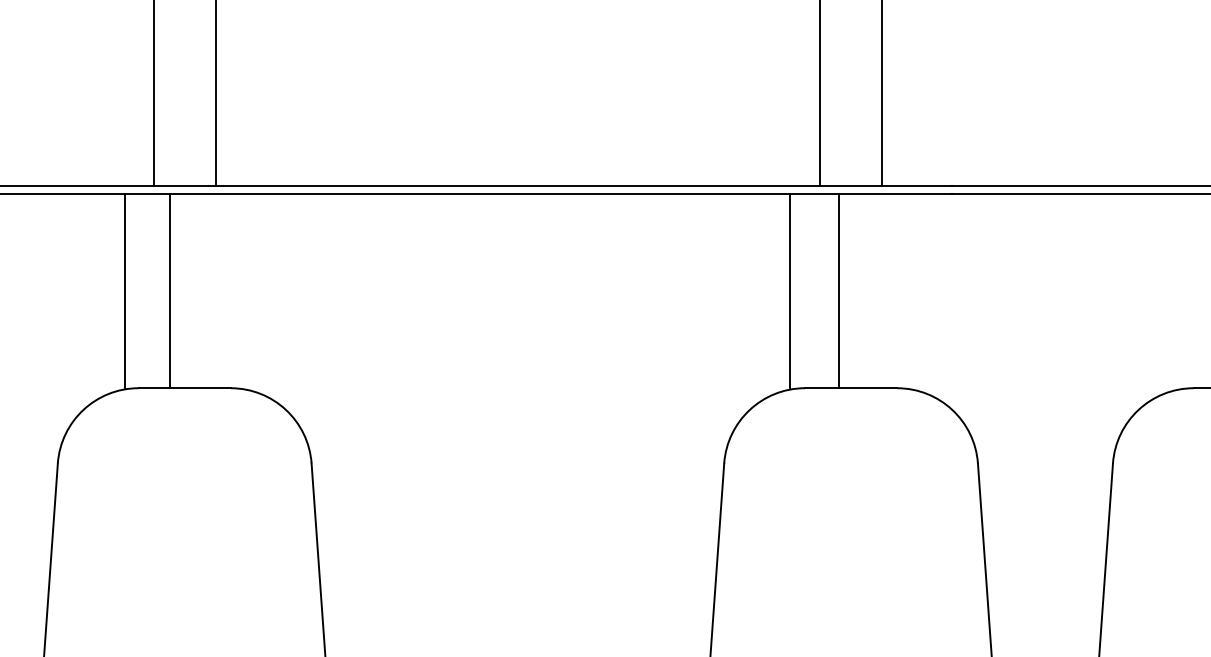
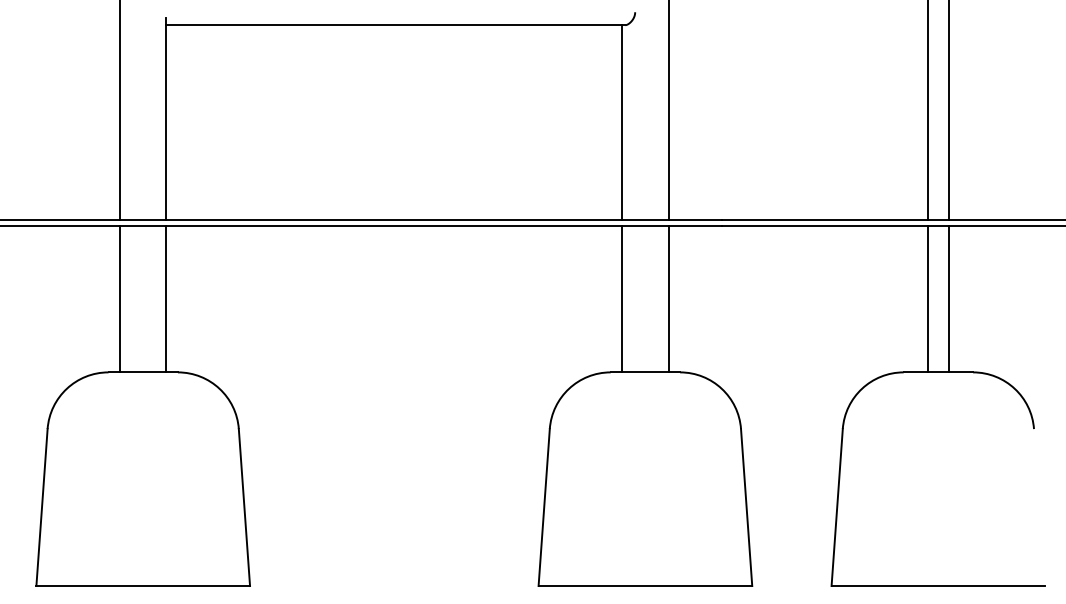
line: (125, 290) -> (120, 298), moved
line: (170, 290) -> (166, 298), moved
line: (790, 290) -> (622, 298), moved
line: (839, 290) -> (668, 298), moved

